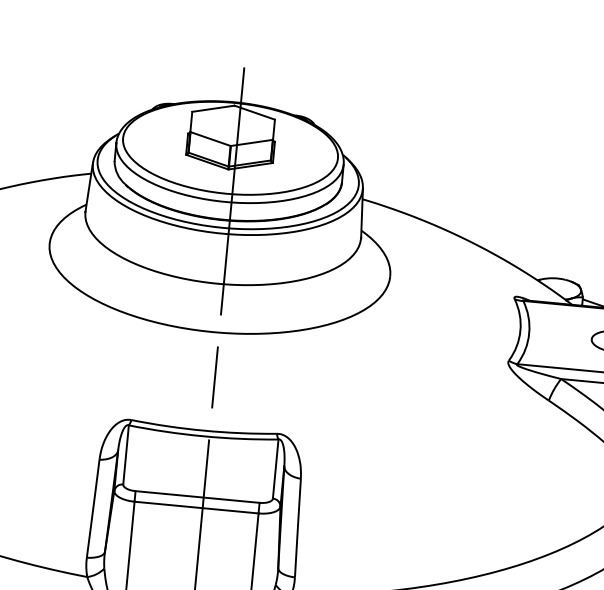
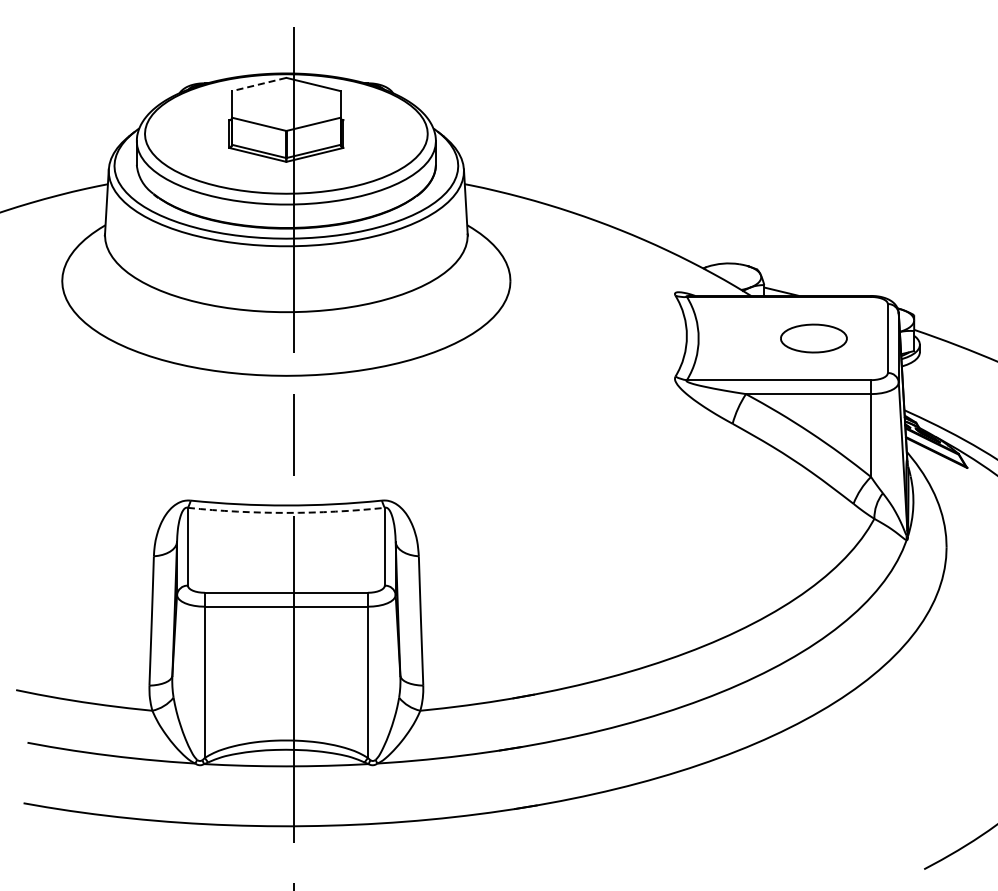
line: (213, 108) -> (259, 84), solid -> dashed
arc: (203, 435) -> (286, 512), solid -> dashed

